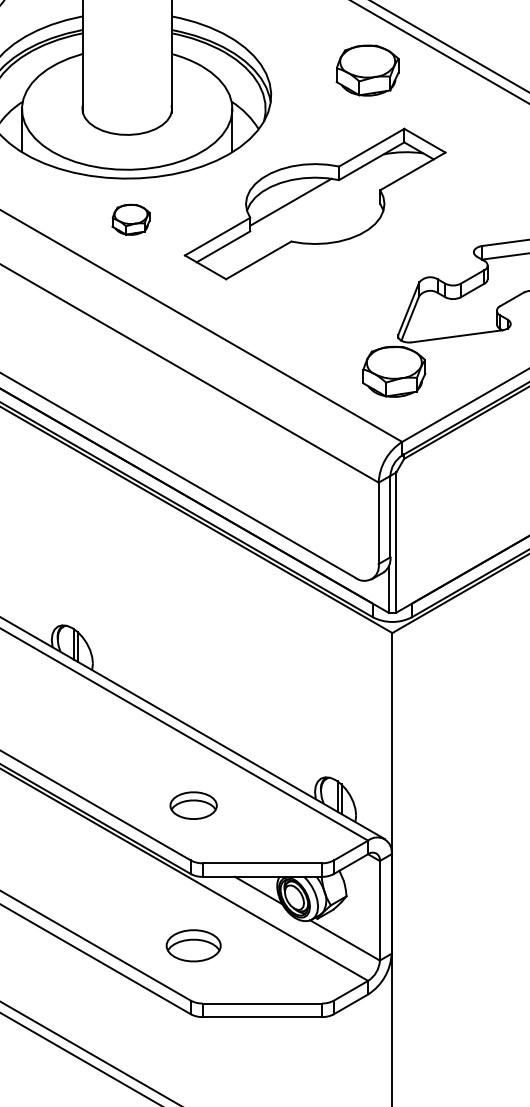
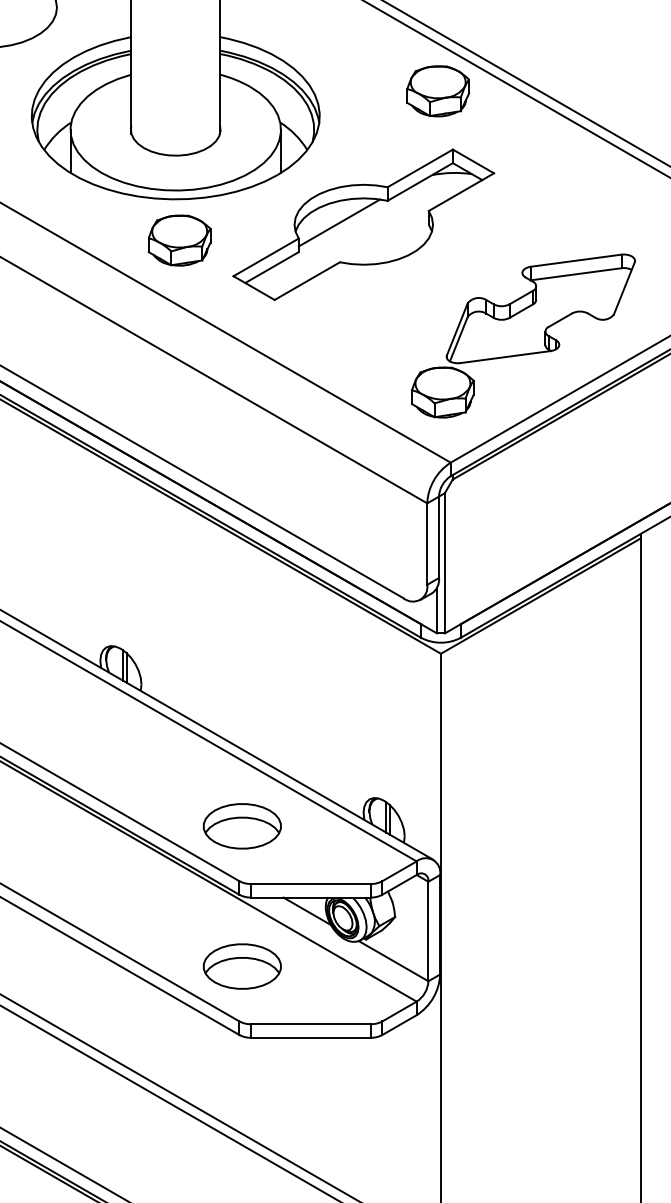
part: (367, 70) -> (438, 91), moved
part: (130, 219) -> (179, 240), size x1.67
part: (192, 805) -> (241, 826), size x1.67
part: (192, 945) -> (241, 966), size x1.43

